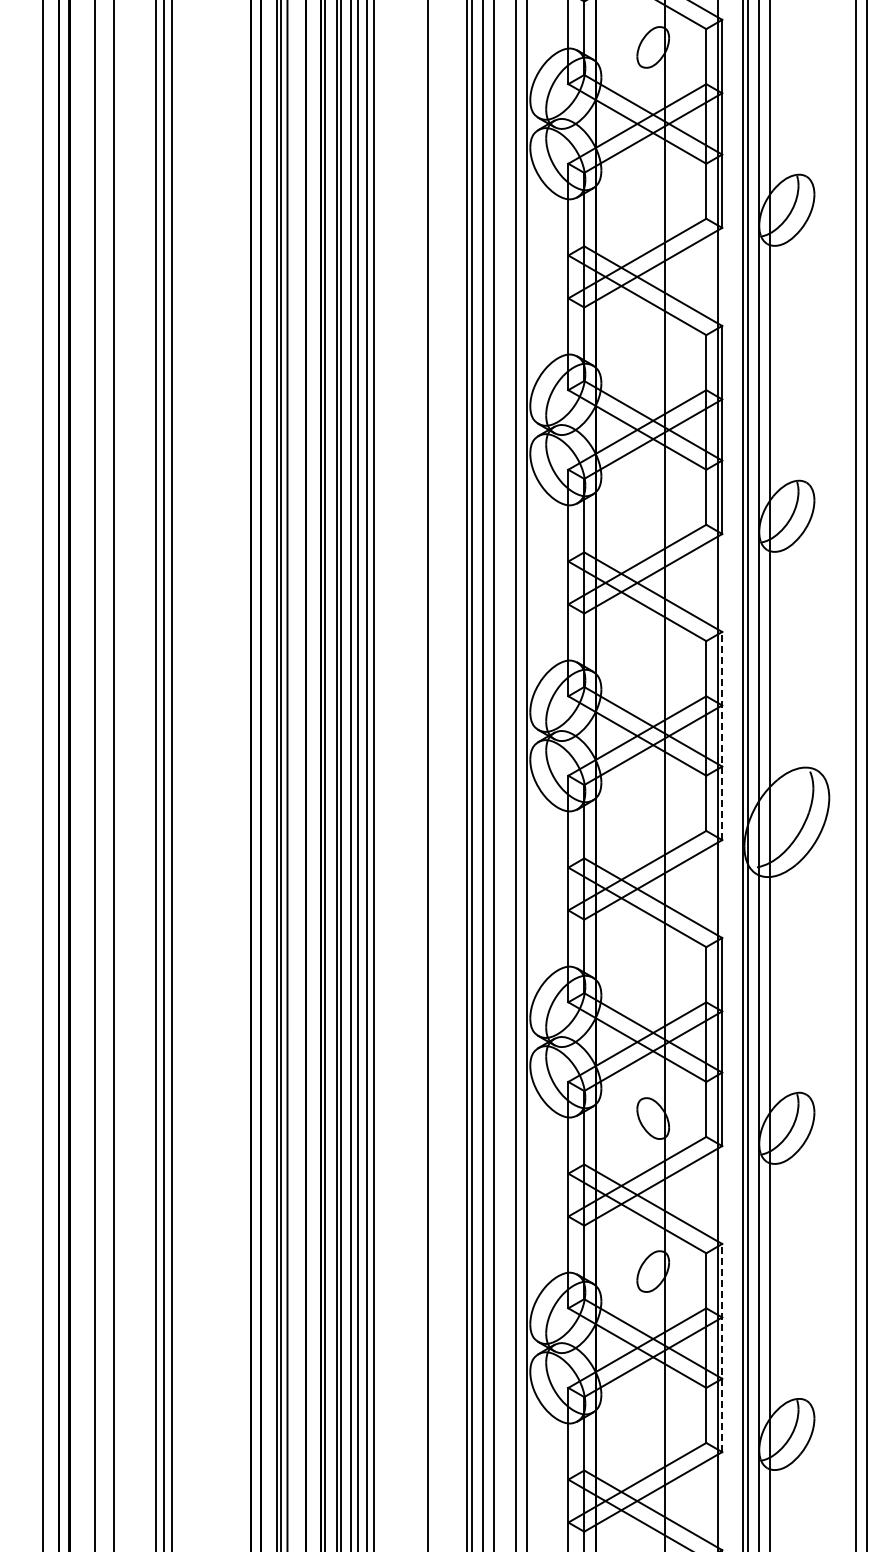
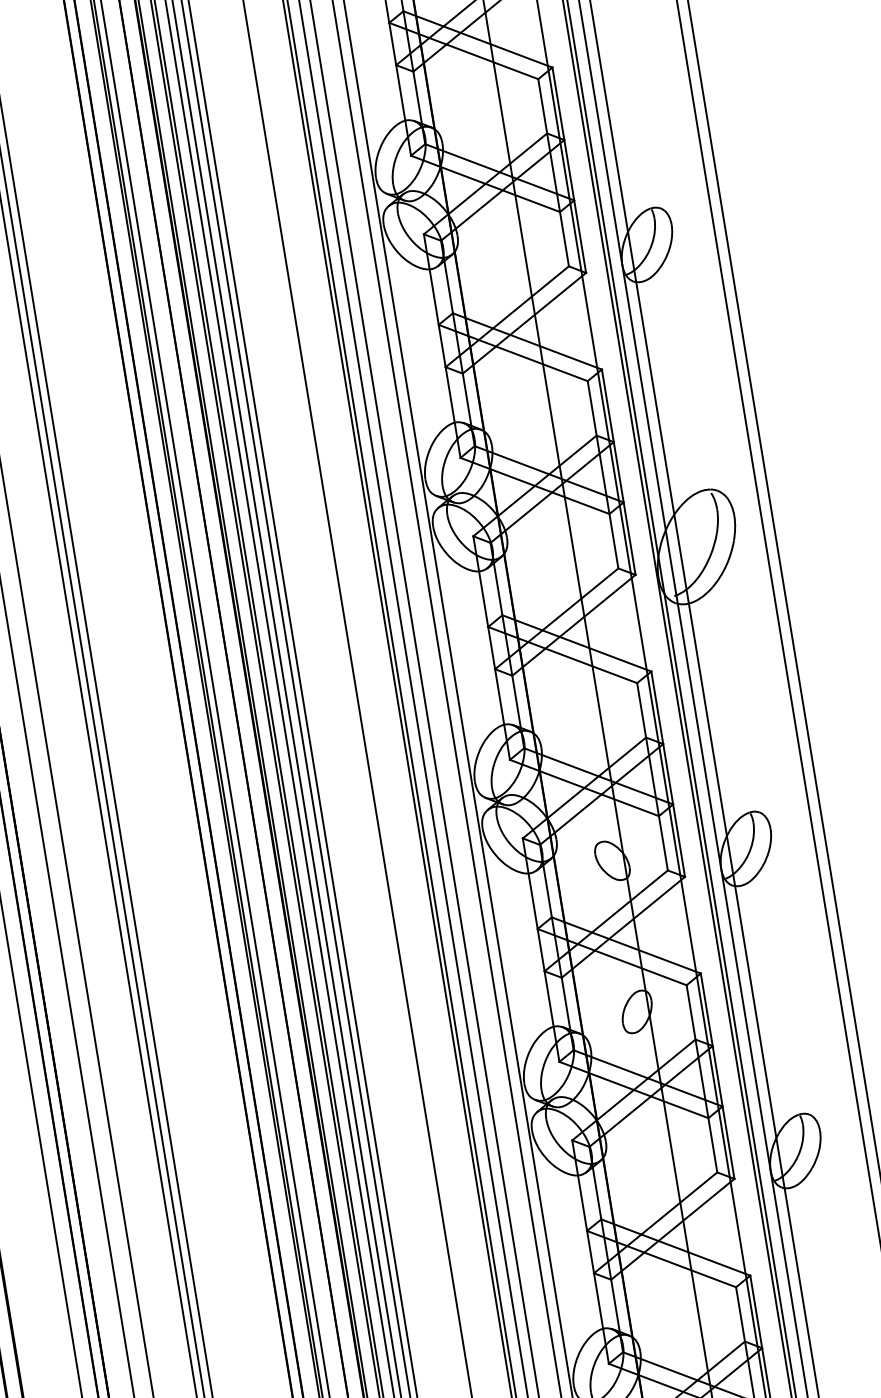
line: (722, 735) -> (618, 471), dashed -> solid
line: (722, 1347) -> (717, 1075), dashed -> solid

